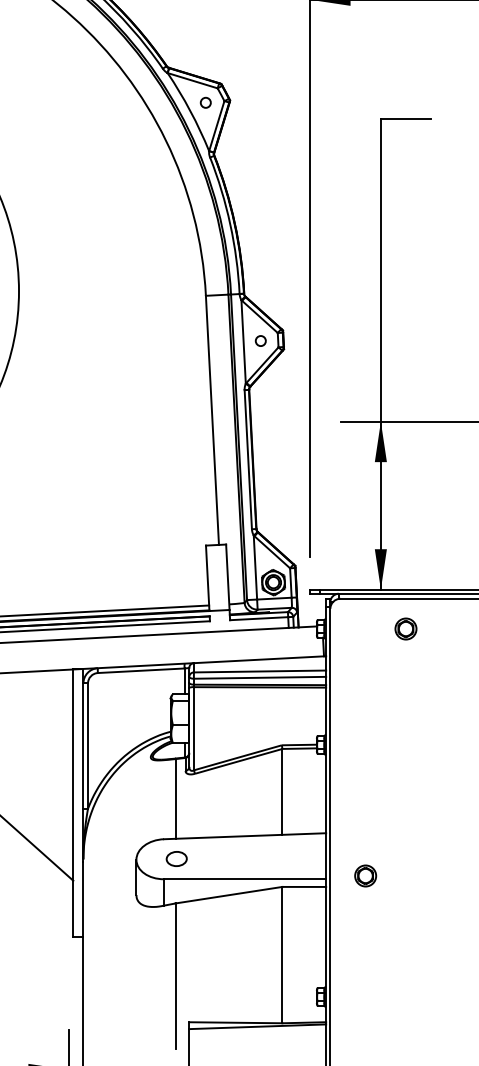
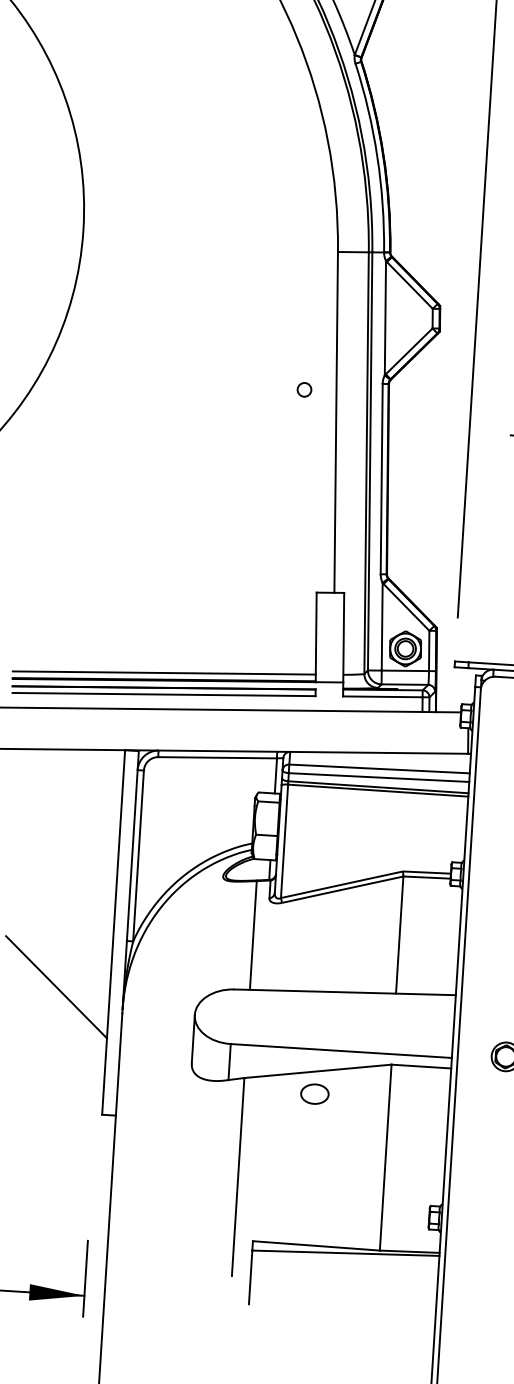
circle: (260, 340) -> (304, 389), moved
part: (176, 858) -> (314, 1093), moved

